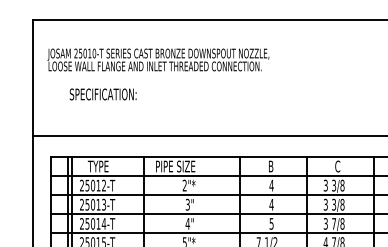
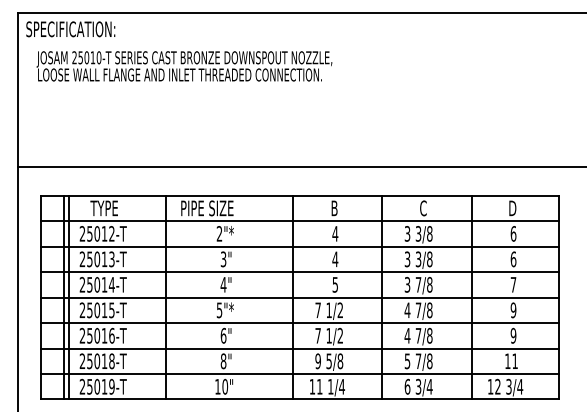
text: (102, 94) -> (70, 29), moved

